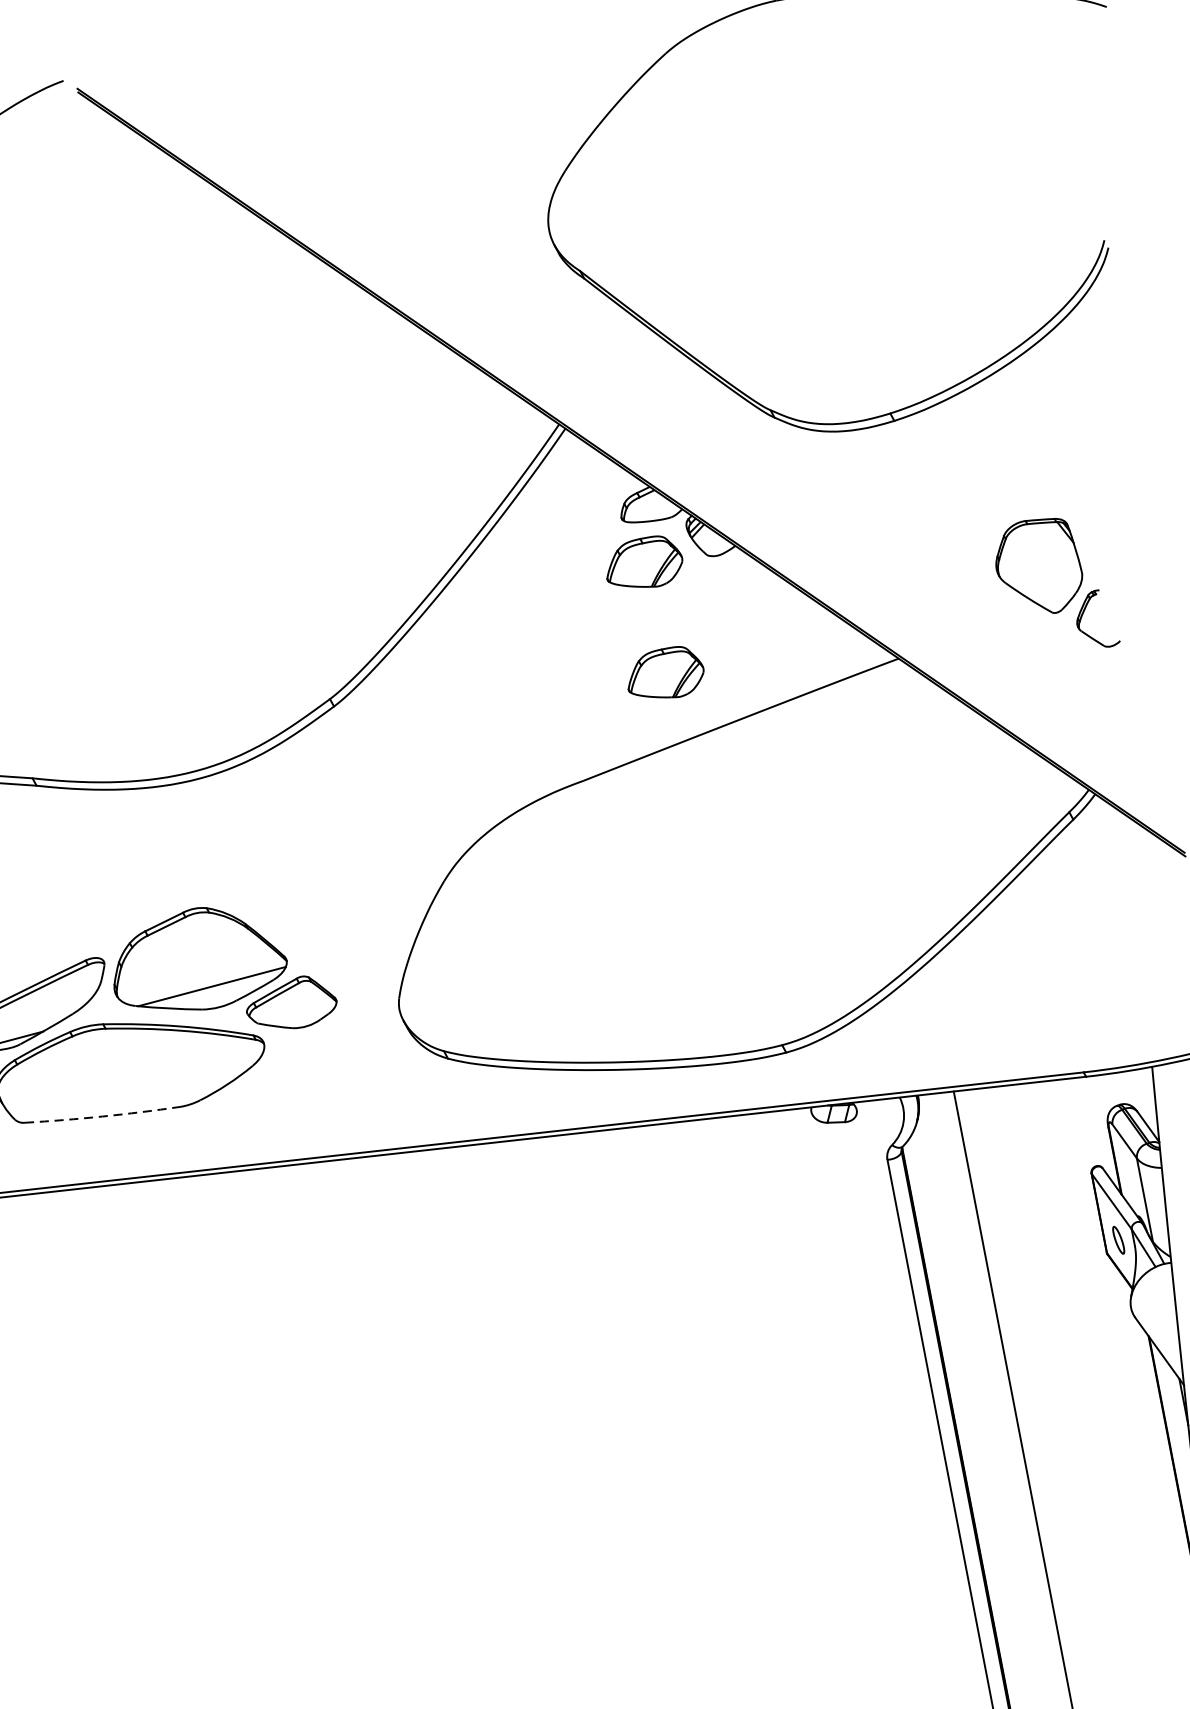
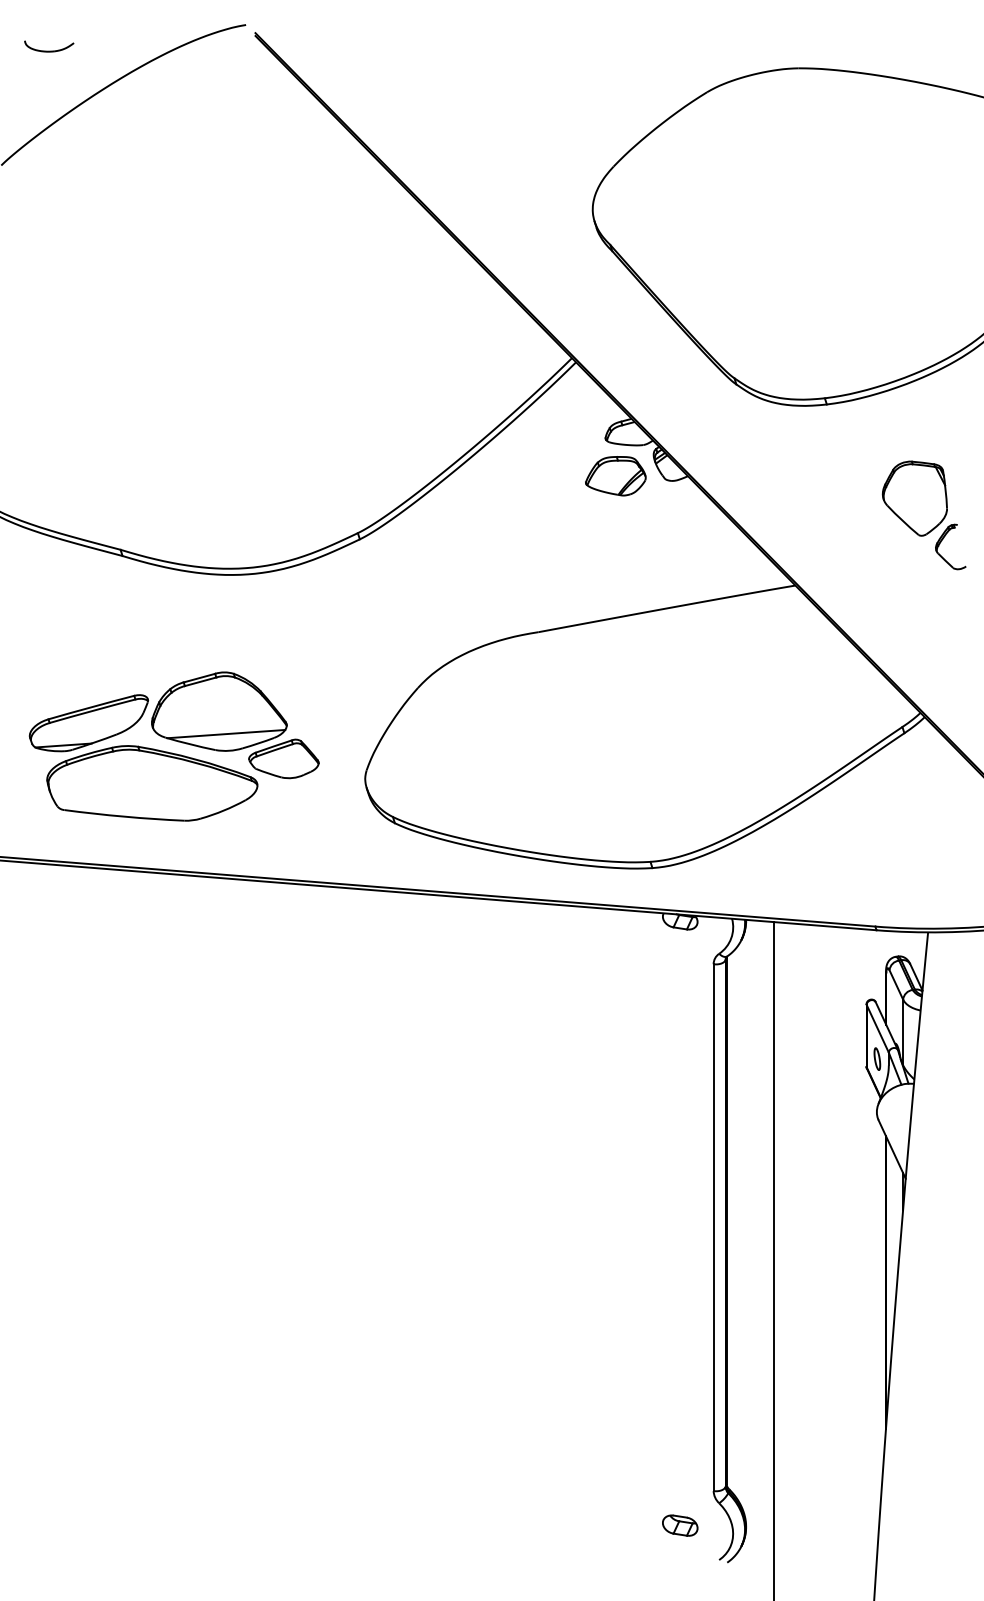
part: (1053, 586) -> (923, 515), moved
part: (664, 674) -> (615, 563), removed
arc: (102, 1116) -> (124, 816), dashed -> solid

